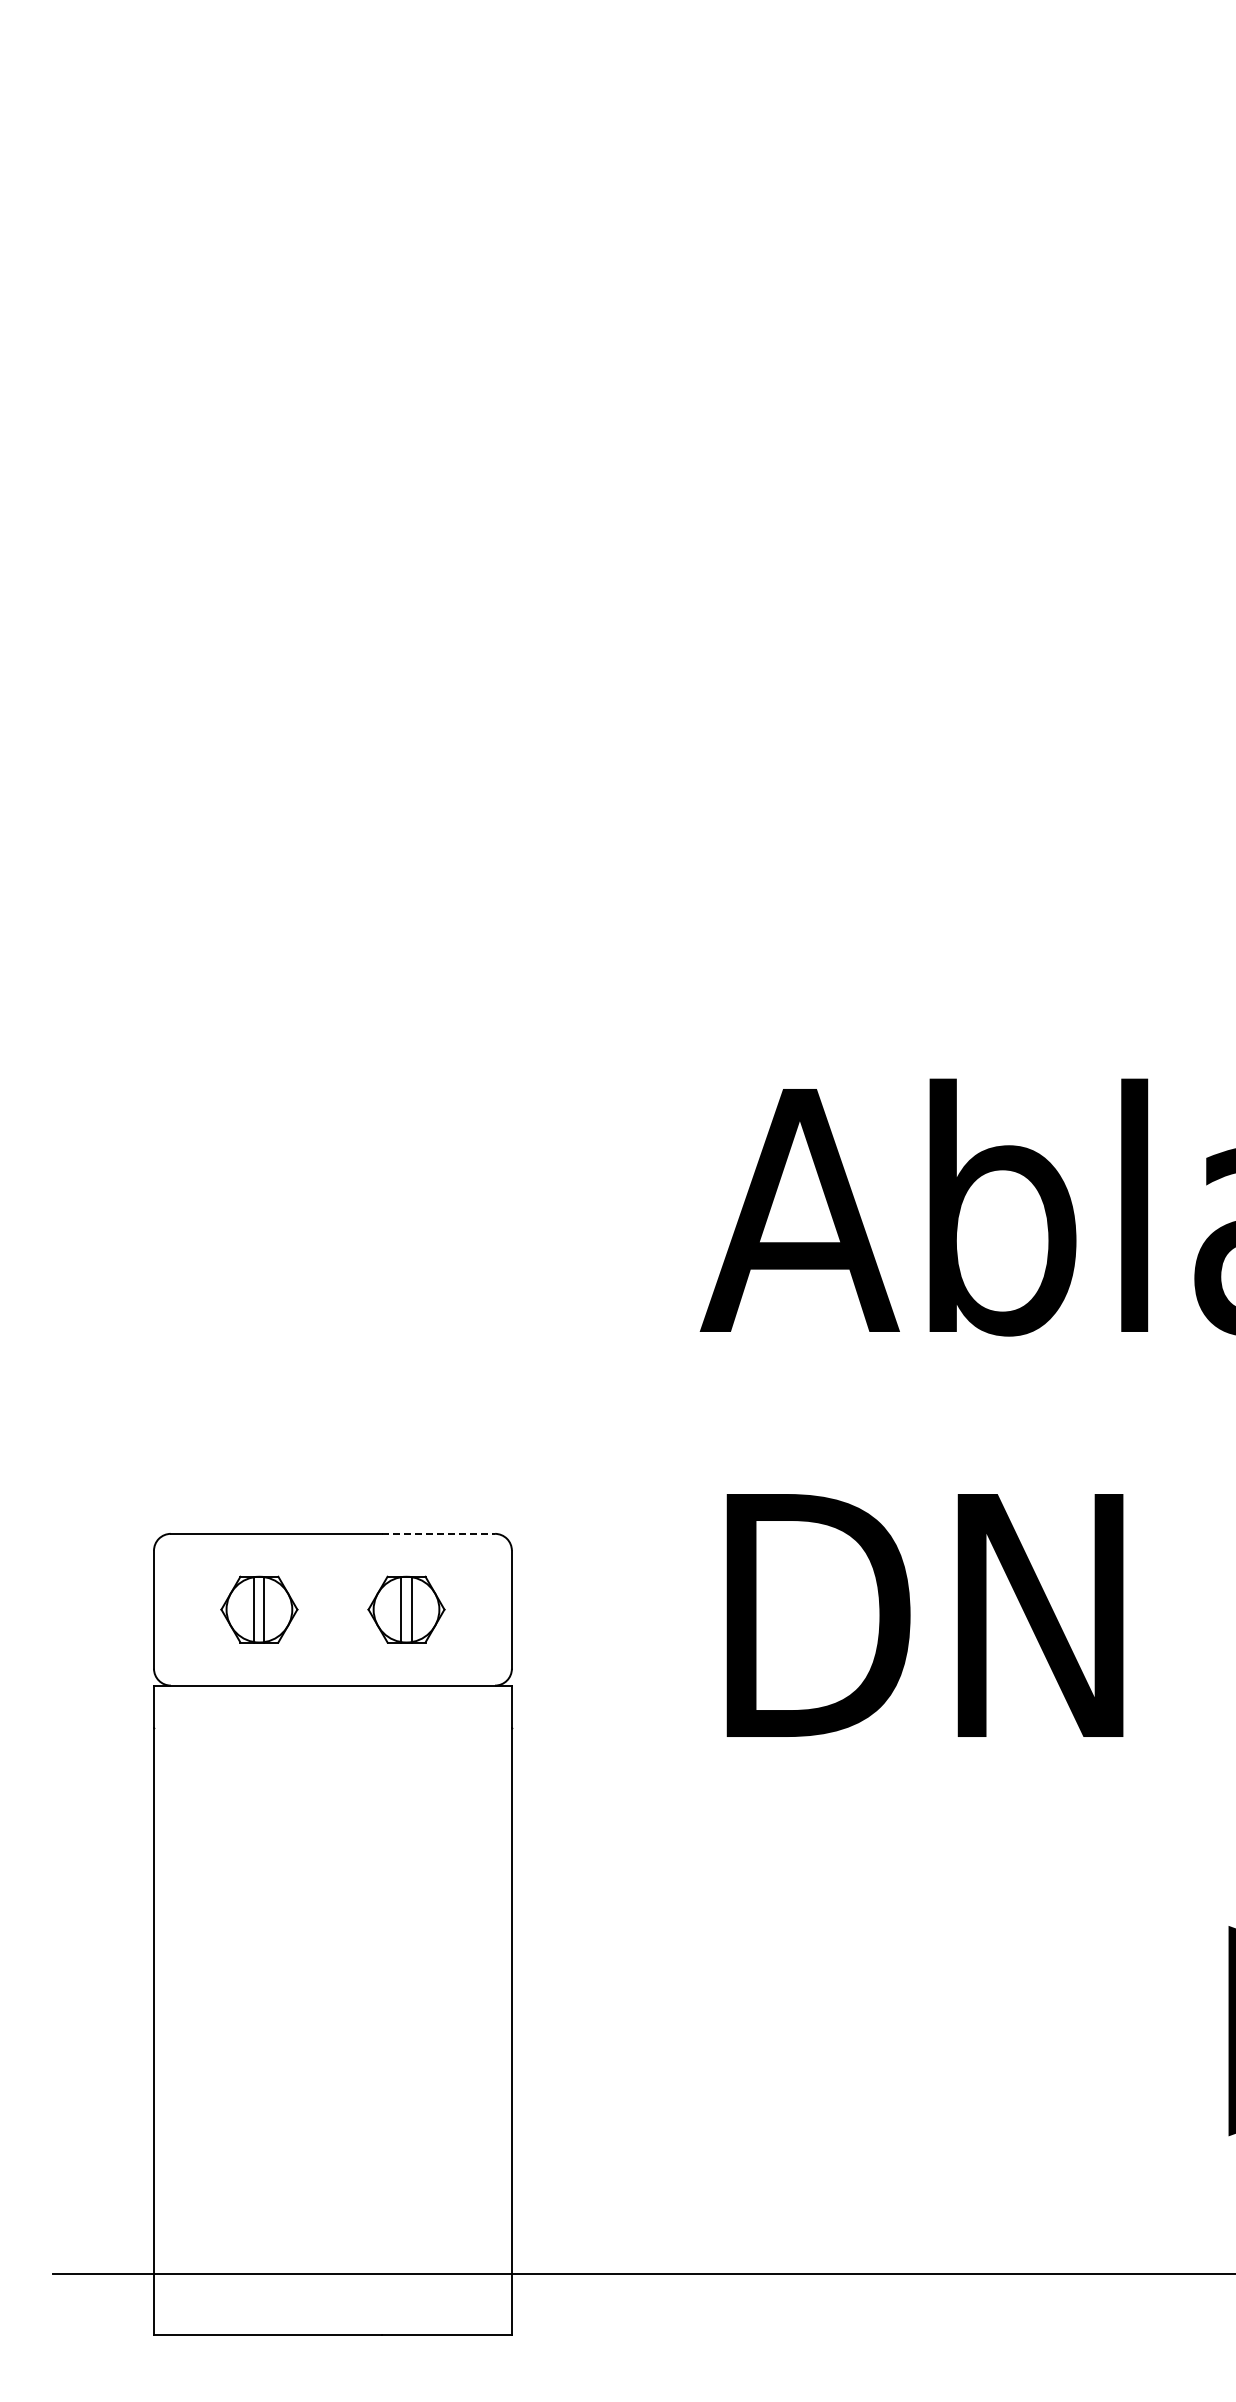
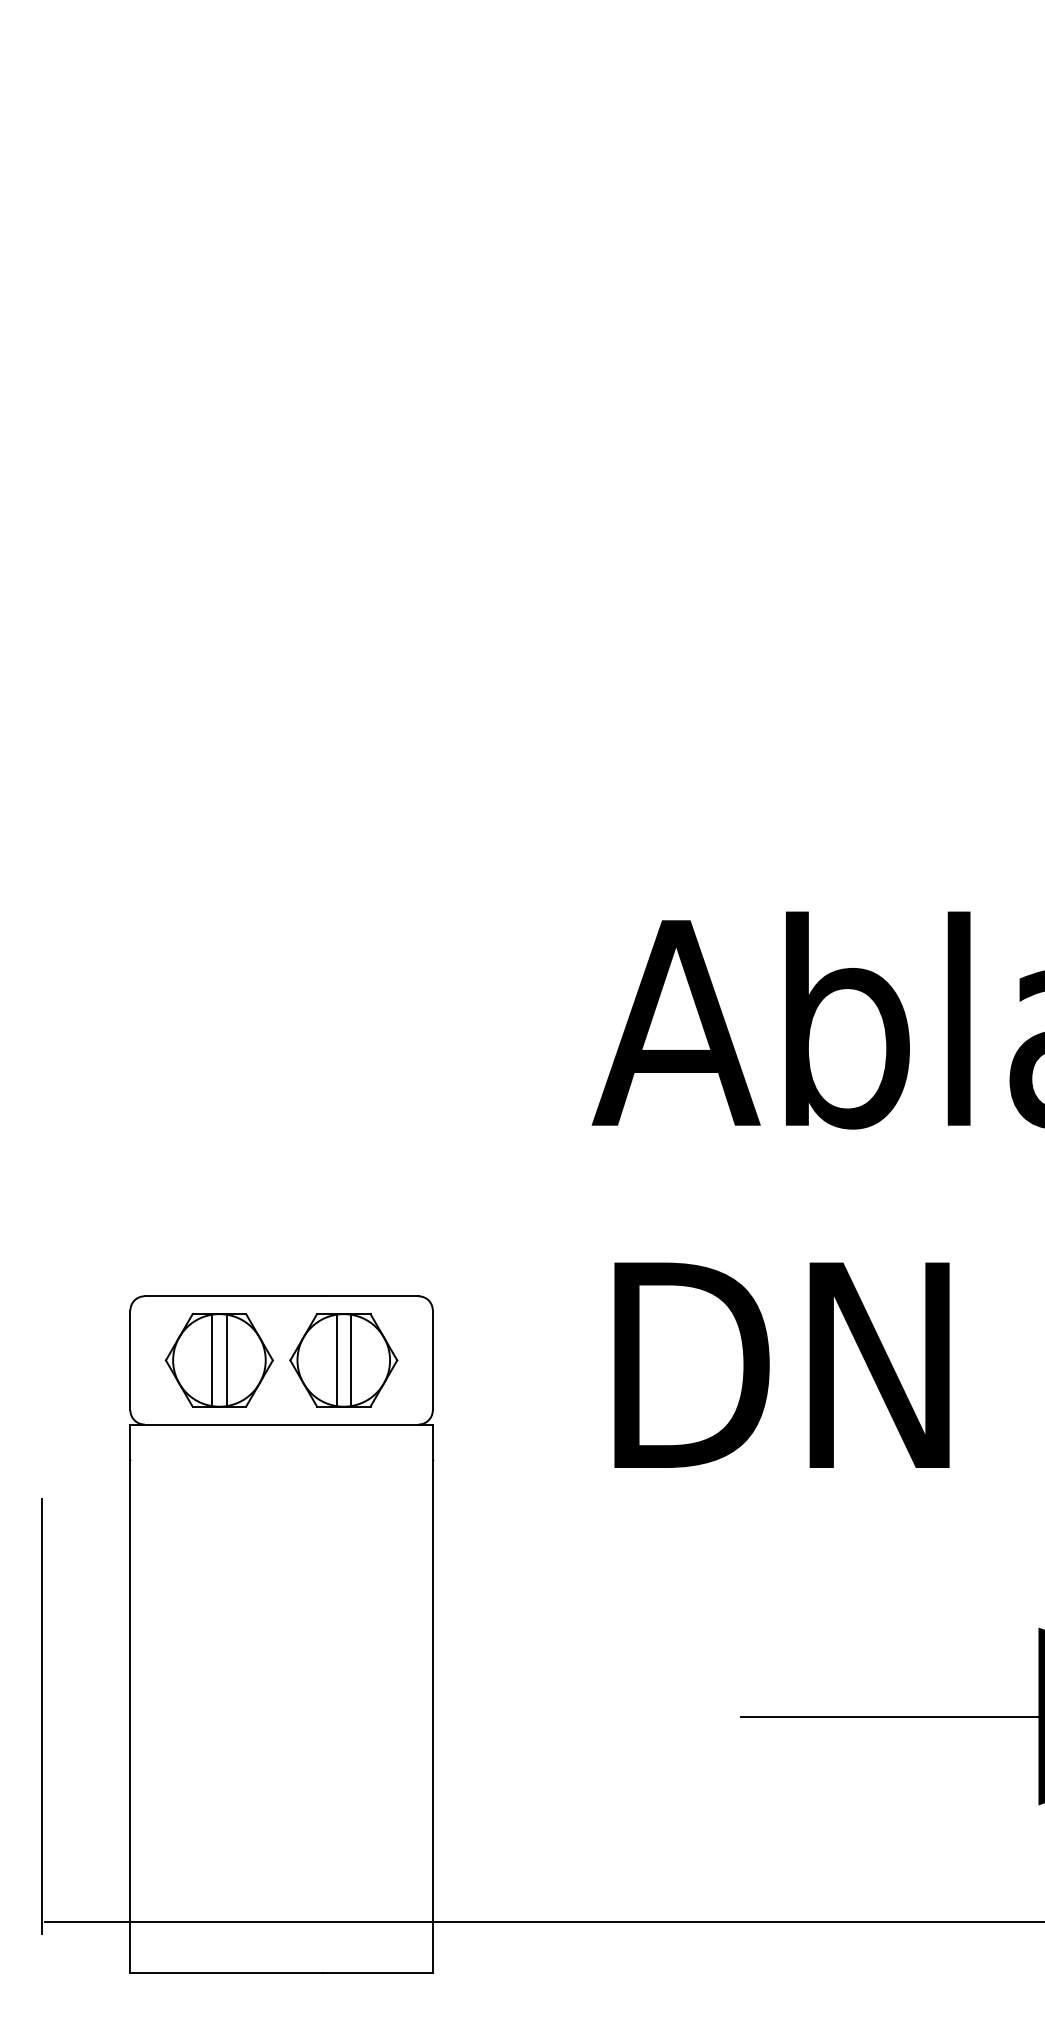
line: (438, 1533) -> (370, 1295), dashed -> solid
part: (259, 1609) -> (219, 1360), size x1.67
part: (406, 1609) -> (343, 1360), size x1.67
line: (48, 2030) -> (41, 1716), added
line: (1052, 2031) -> (889, 1716), added

